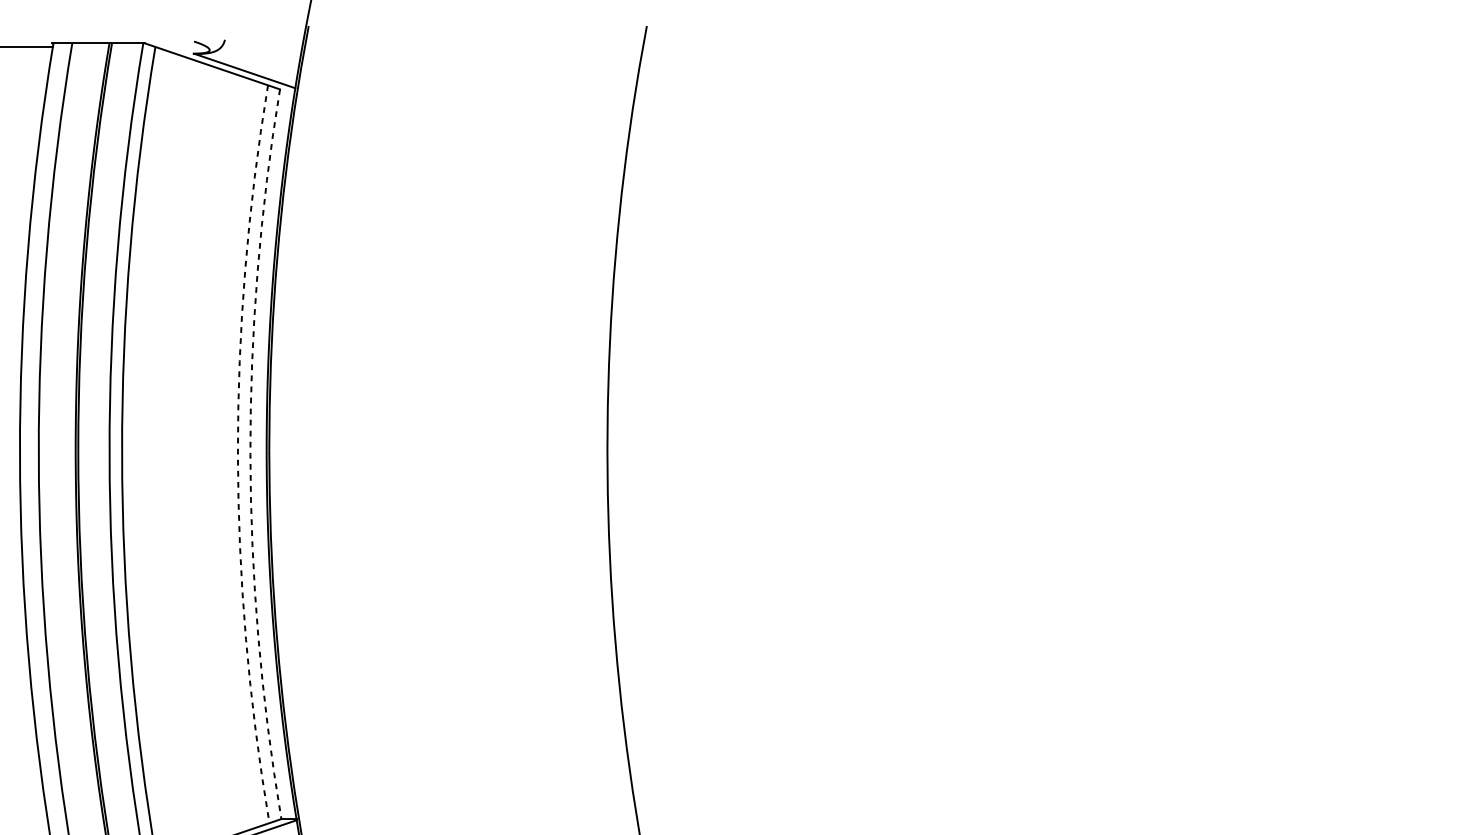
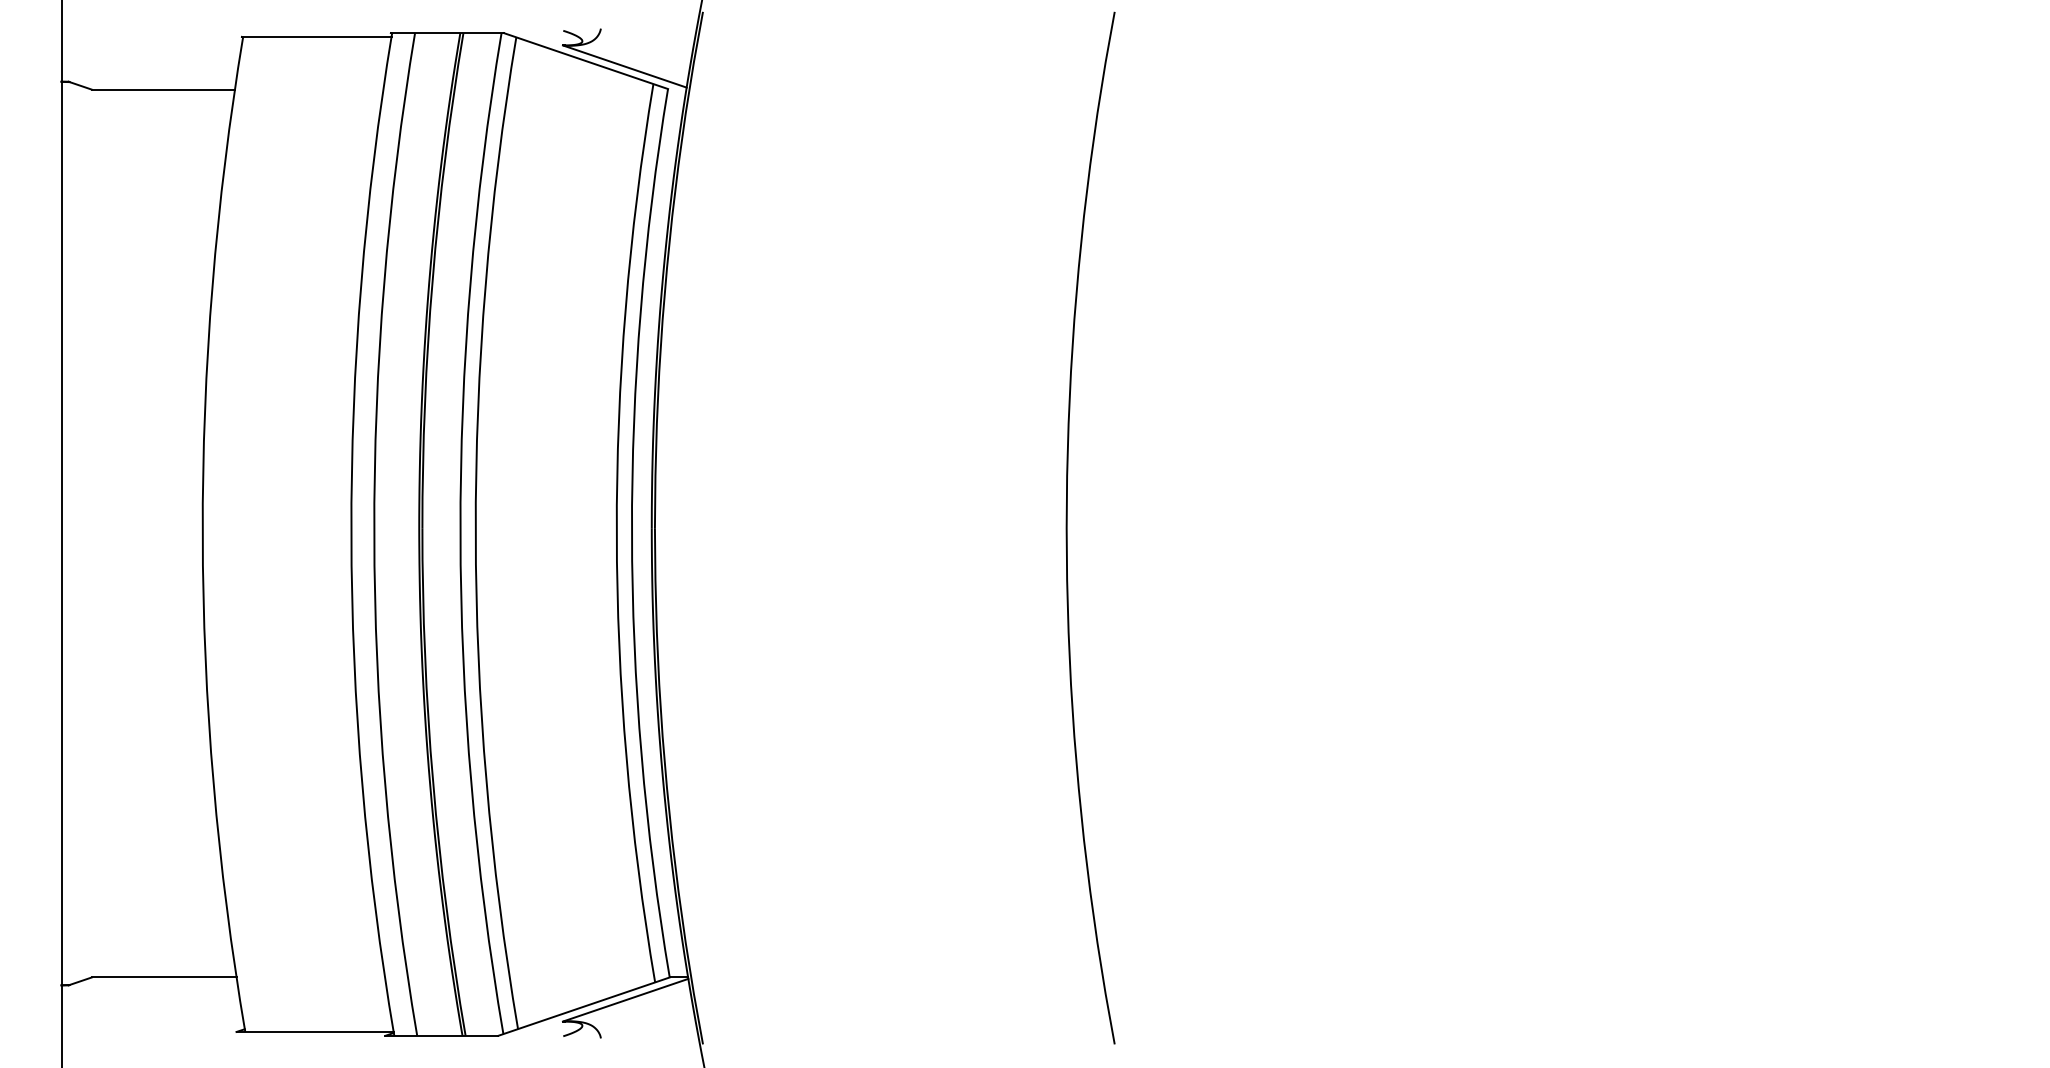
arc: (237, 454) -> (616, 533), dashed -> solid
arc: (250, 454) -> (631, 533), dashed -> solid

